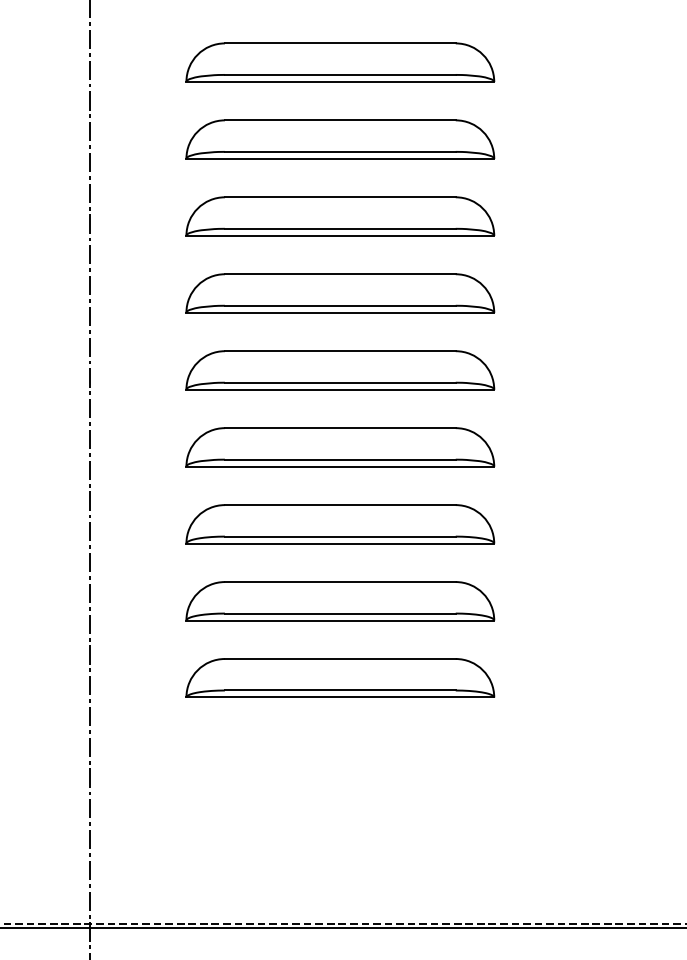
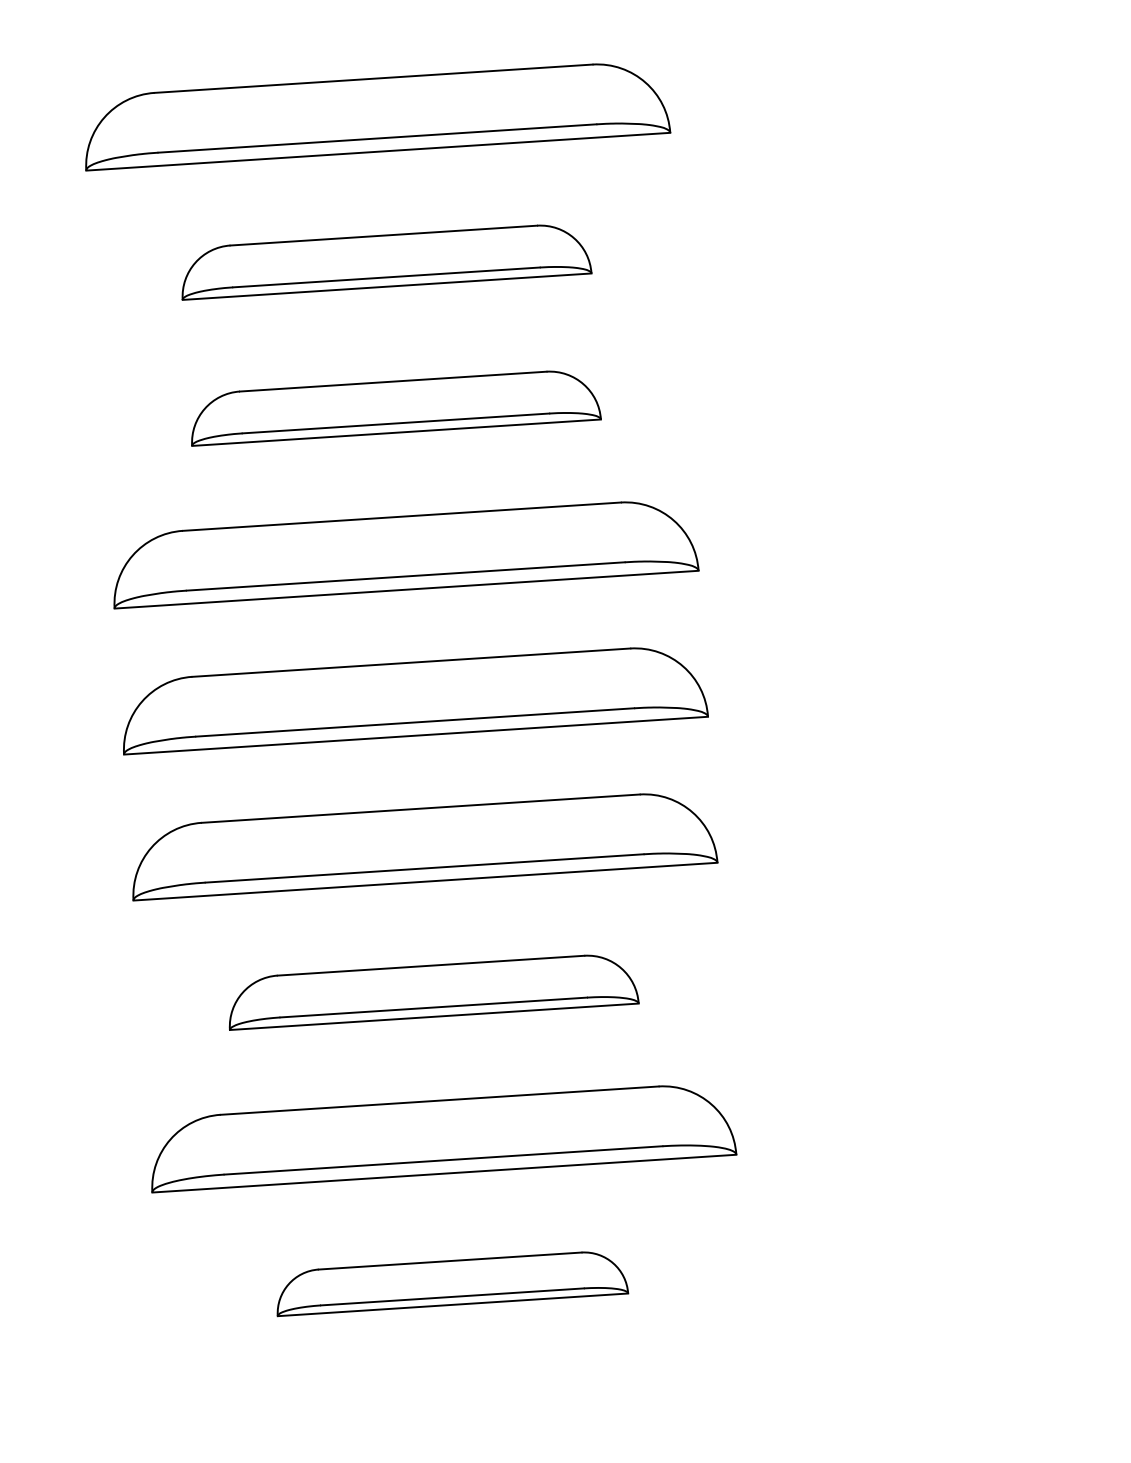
part: (340, 139) -> (385, 261), size x0.7
part: (340, 216) -> (395, 407), size x0.7
part: (340, 524) -> (432, 991), size x0.7
part: (340, 677) -> (451, 1281), size x0.6

